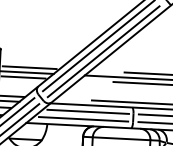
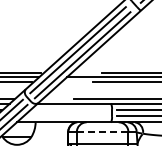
line: (88, 111) -> (71, 109), removed
line: (83, 119) -> (67, 116), removed
line: (120, 139) -> (101, 132), solid -> dashed

